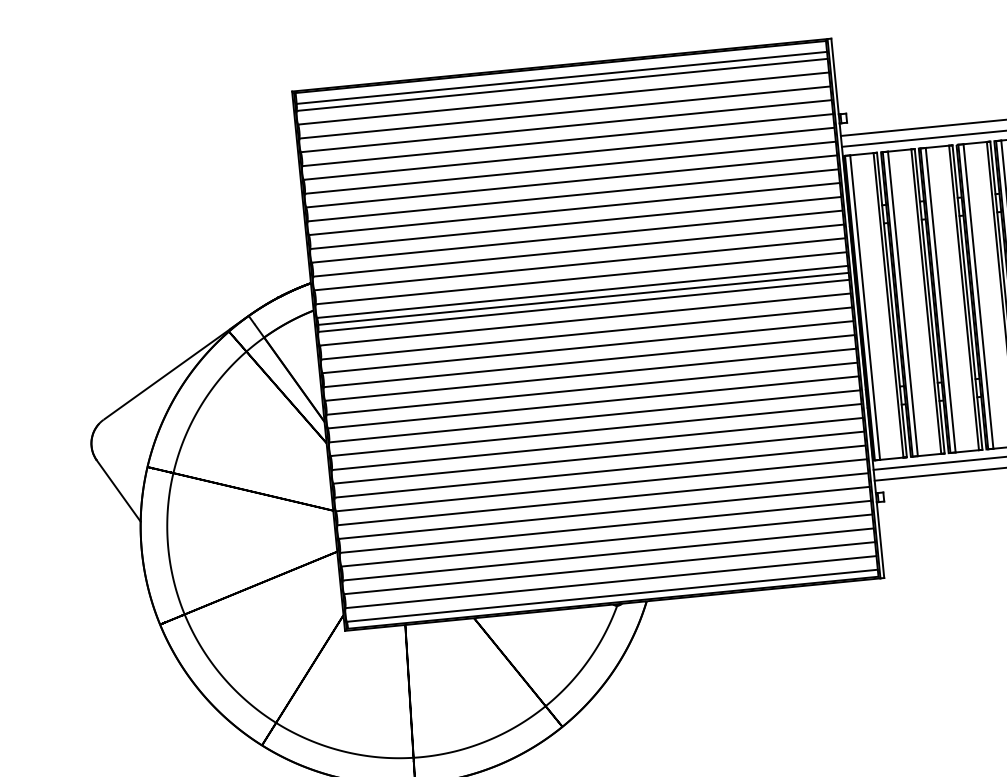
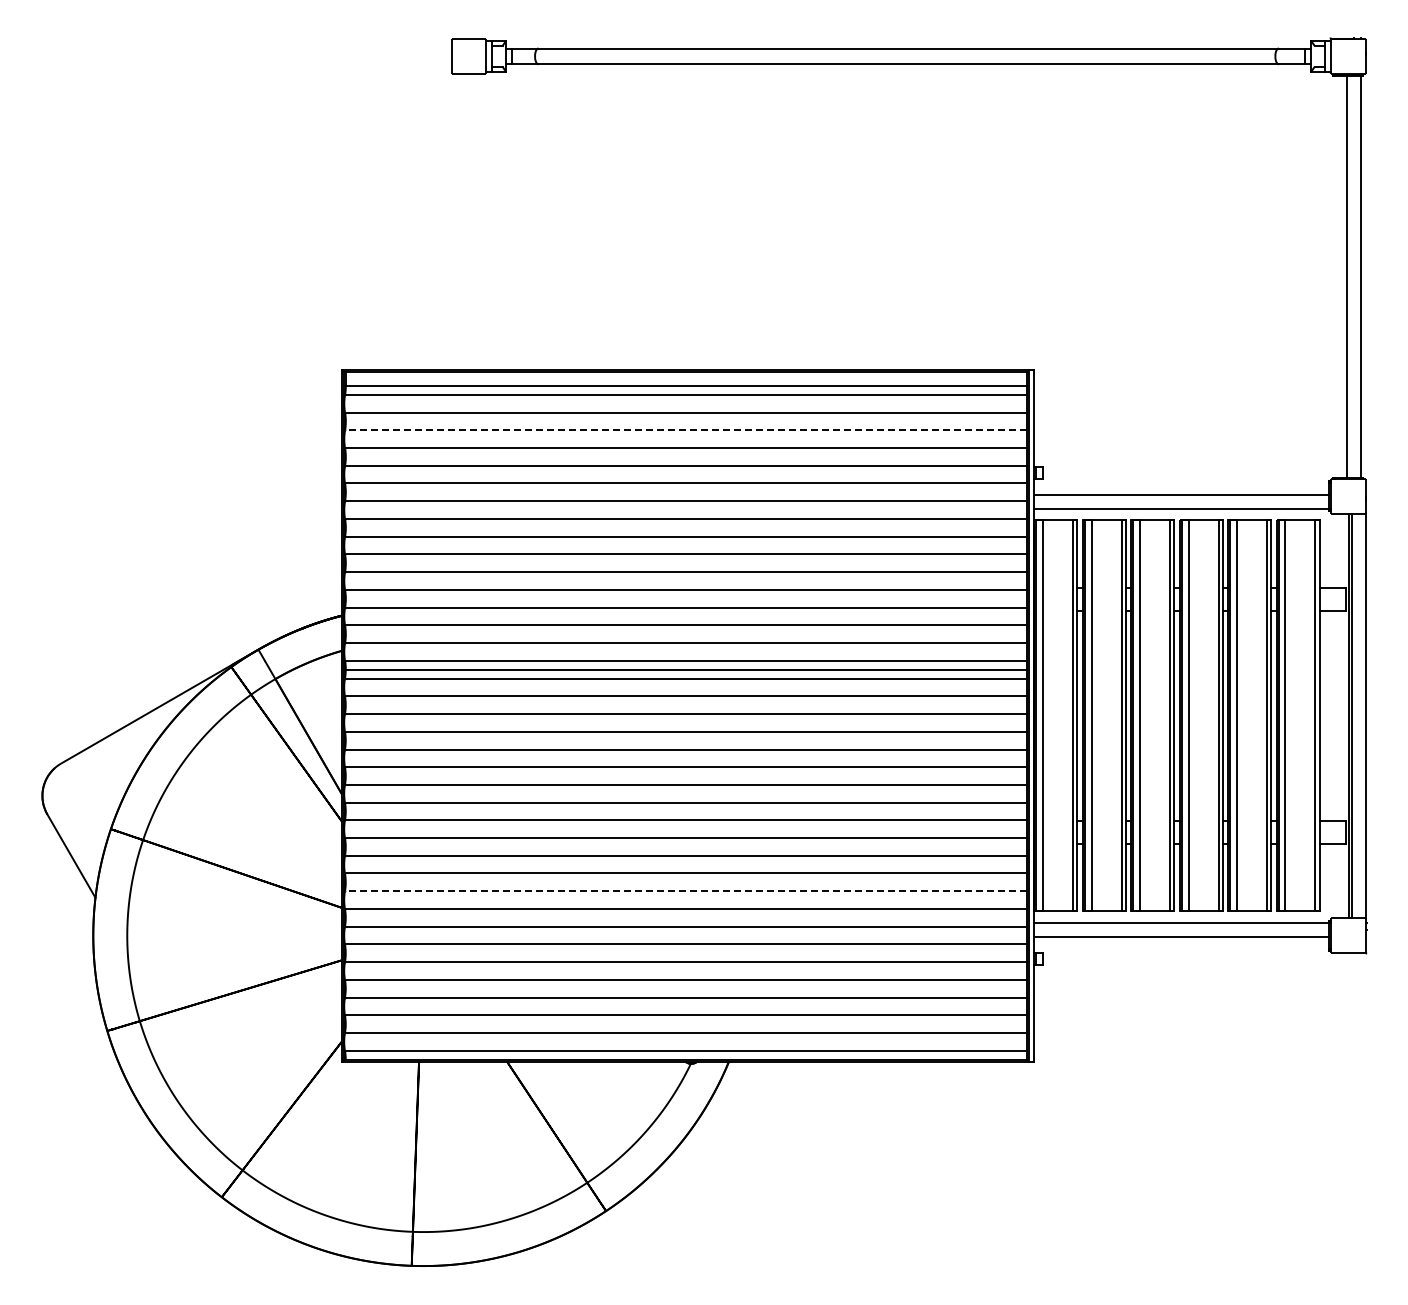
line: (564, 112) -> (685, 430), solid -> dashed
line: (599, 471) -> (685, 891), solid -> dashed

